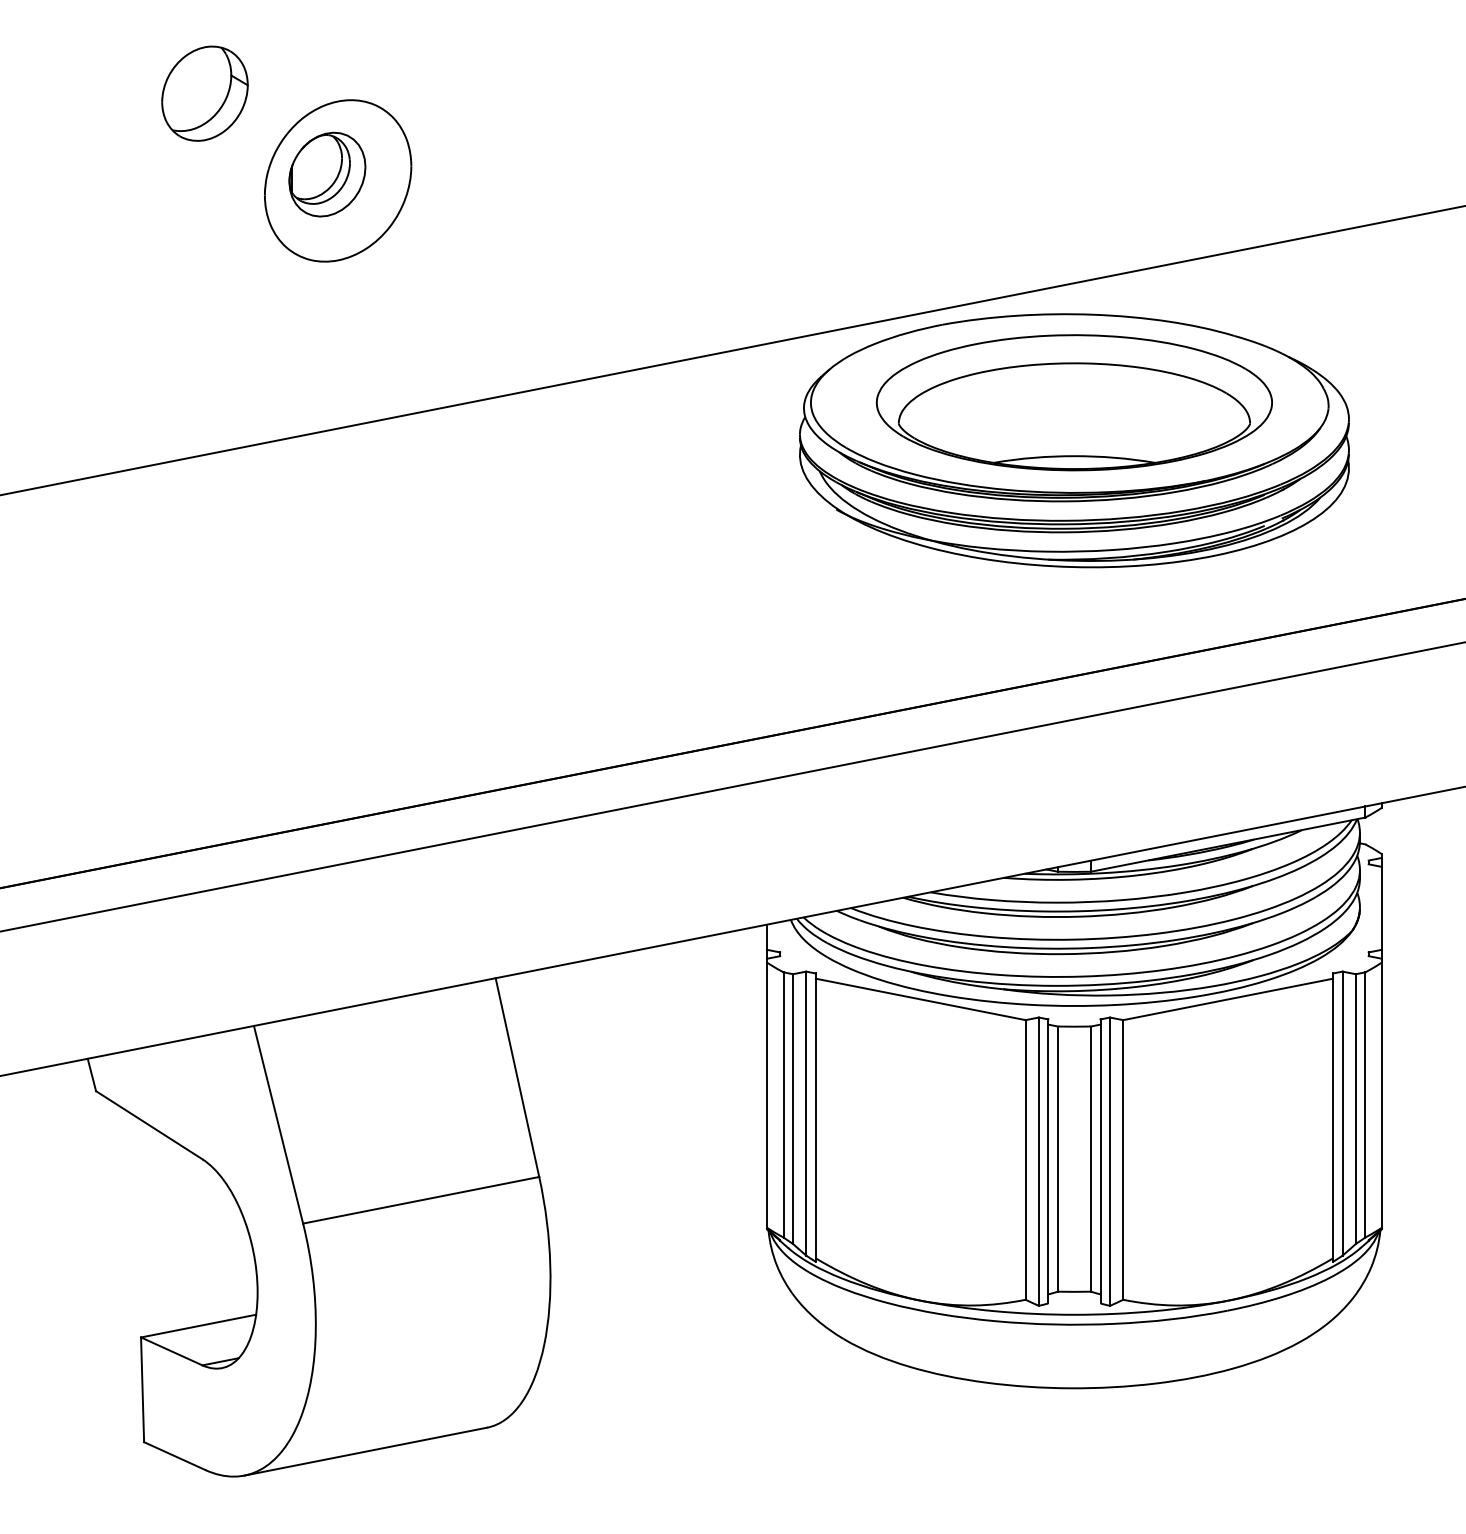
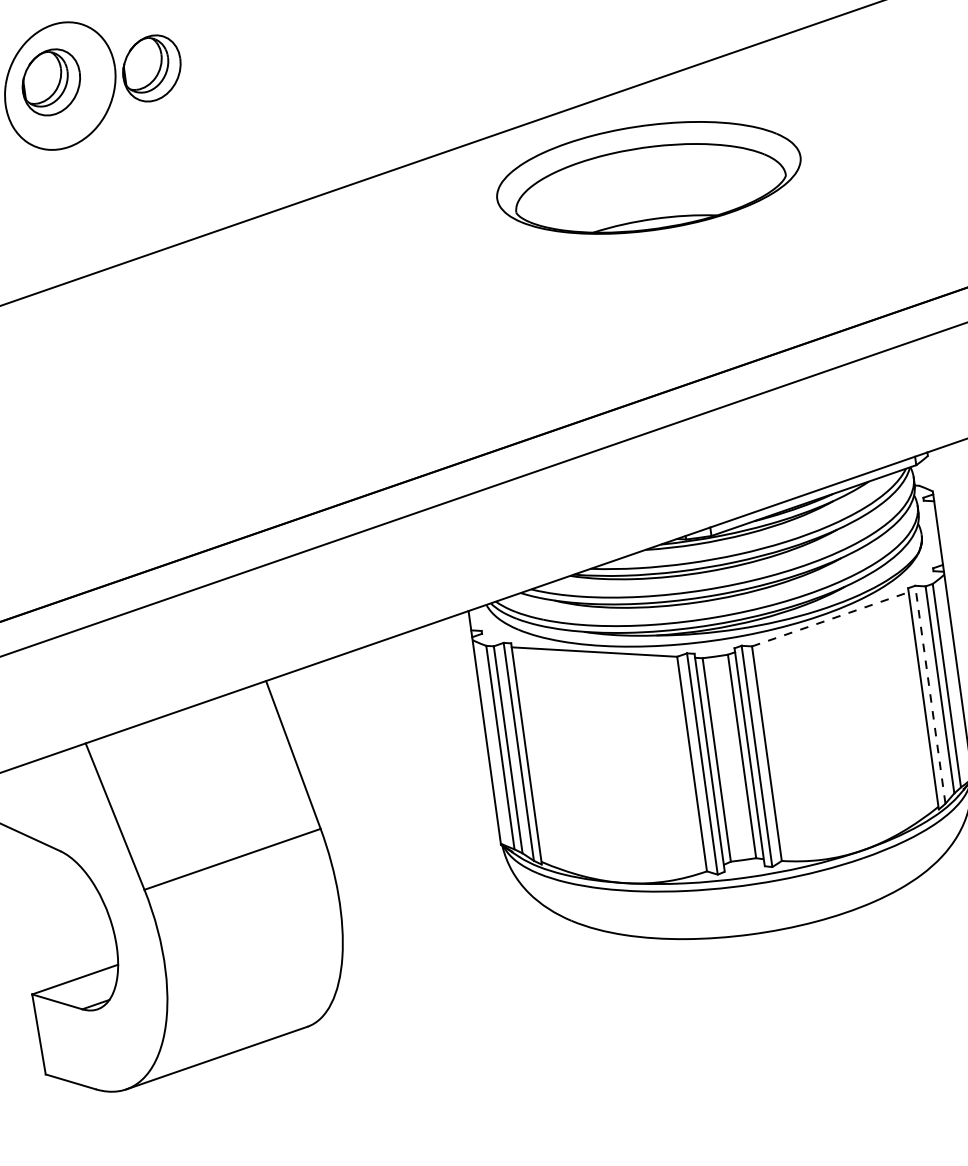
part: (458, 174) -> (152, 68), added
part: (1074, 440) -> (652, 206), removed
line: (1228, 999) -> (830, 619), solid -> dashed
line: (1342, 1113) -> (930, 694), solid -> dashed

